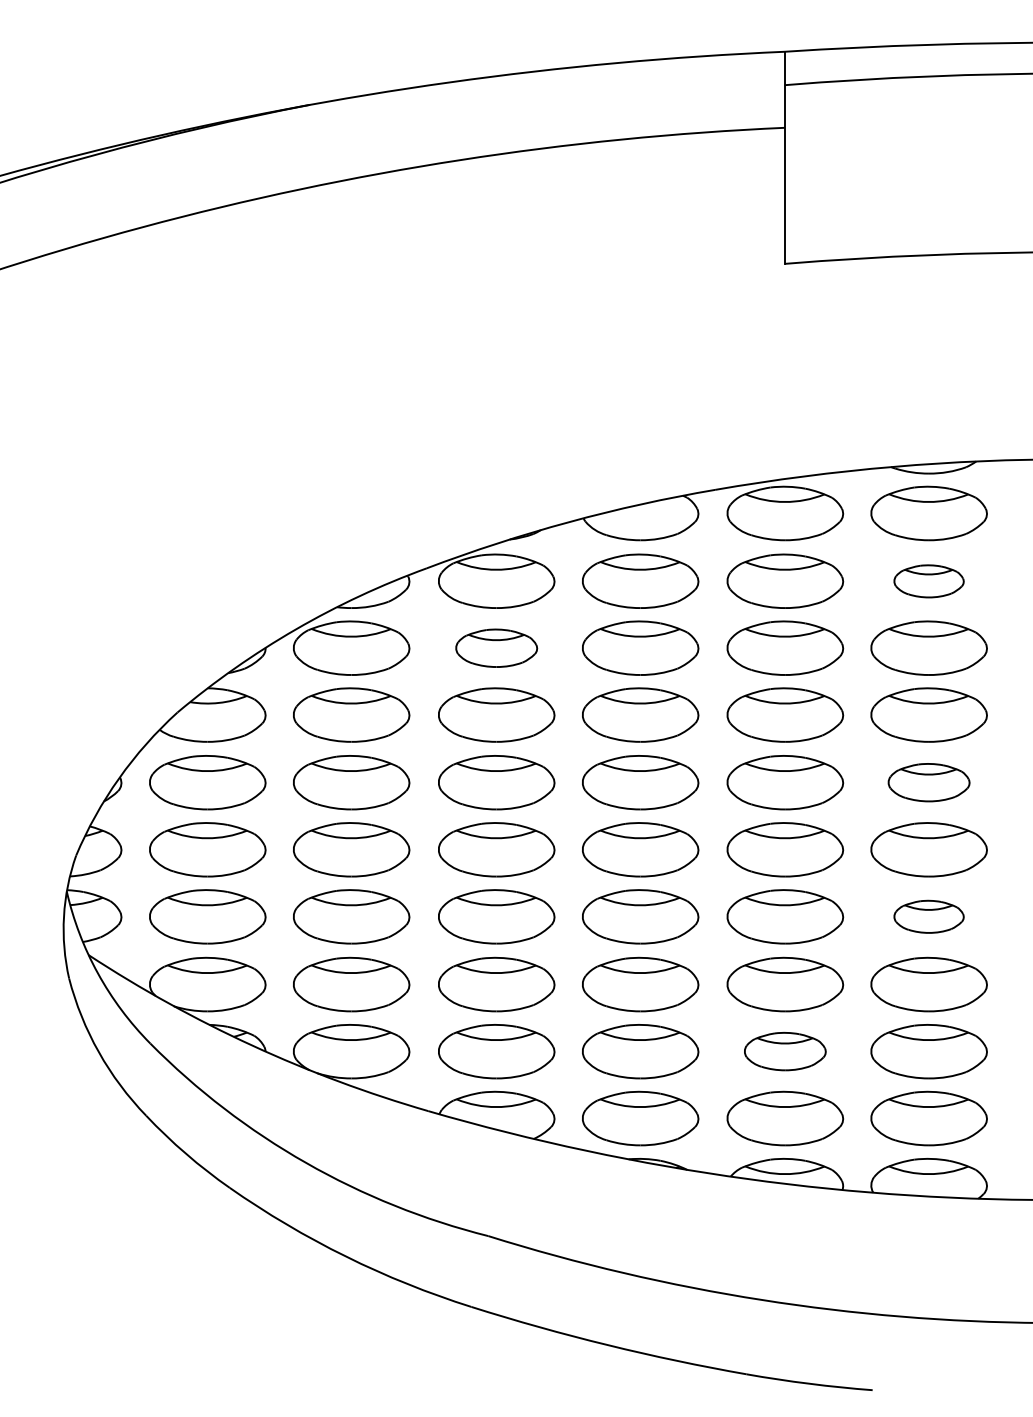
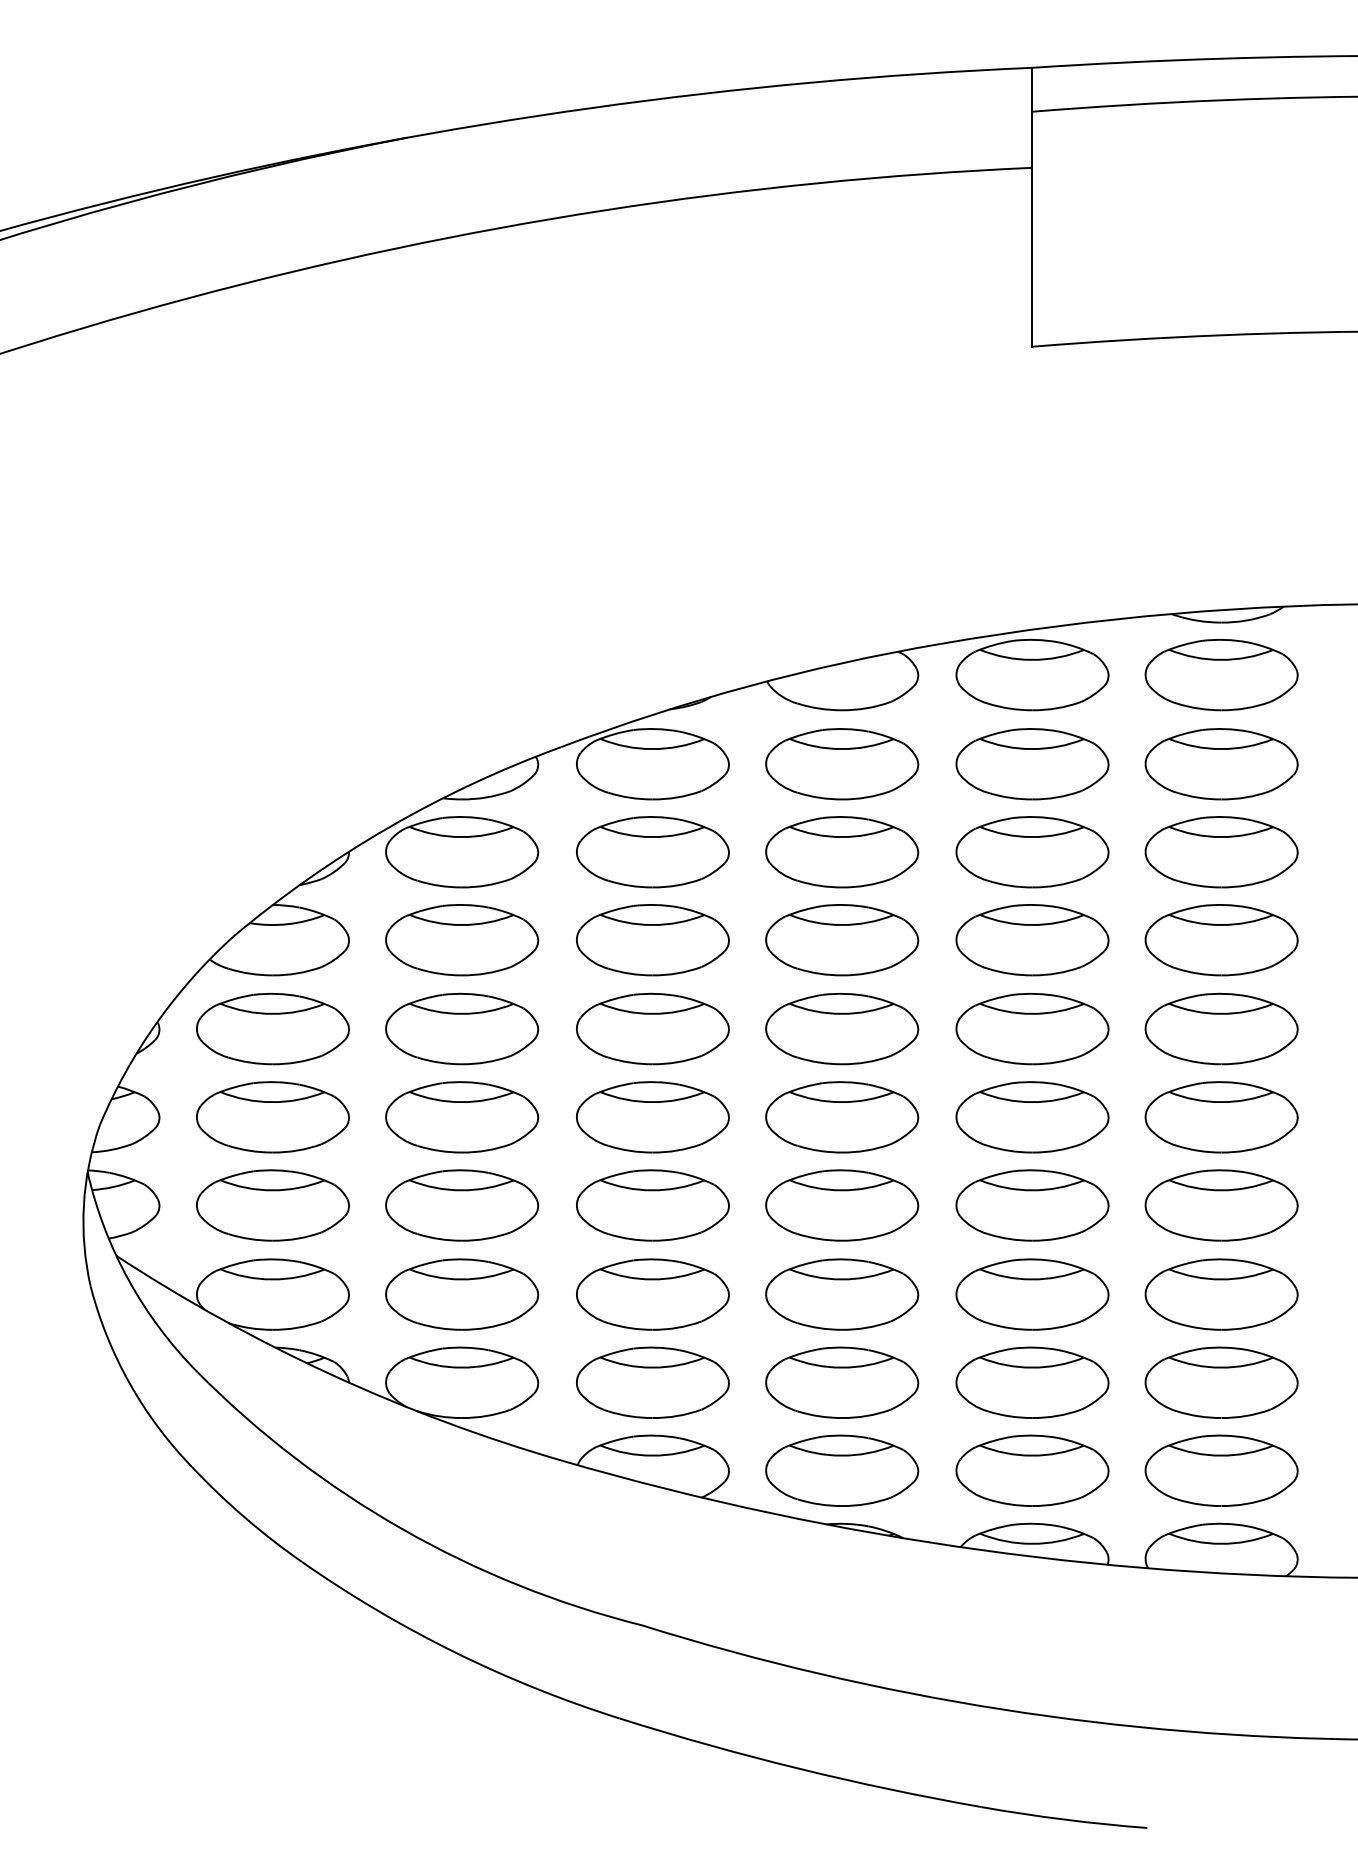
part: (929, 581) -> (1221, 764), size x1.67
part: (496, 648) -> (652, 852), size x1.43
part: (929, 782) -> (1221, 1028), size x1.43
part: (929, 916) -> (1221, 1205), size x1.67
part: (785, 1051) -> (1032, 1382), size x1.43

